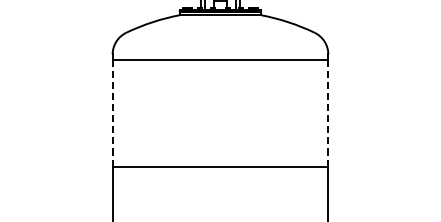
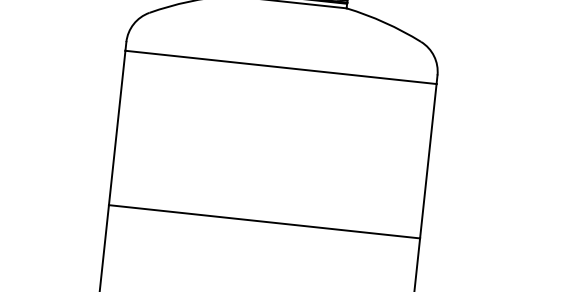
line: (112, 114) -> (116, 128), dashed -> solid
line: (328, 114) -> (428, 161), dashed -> solid

